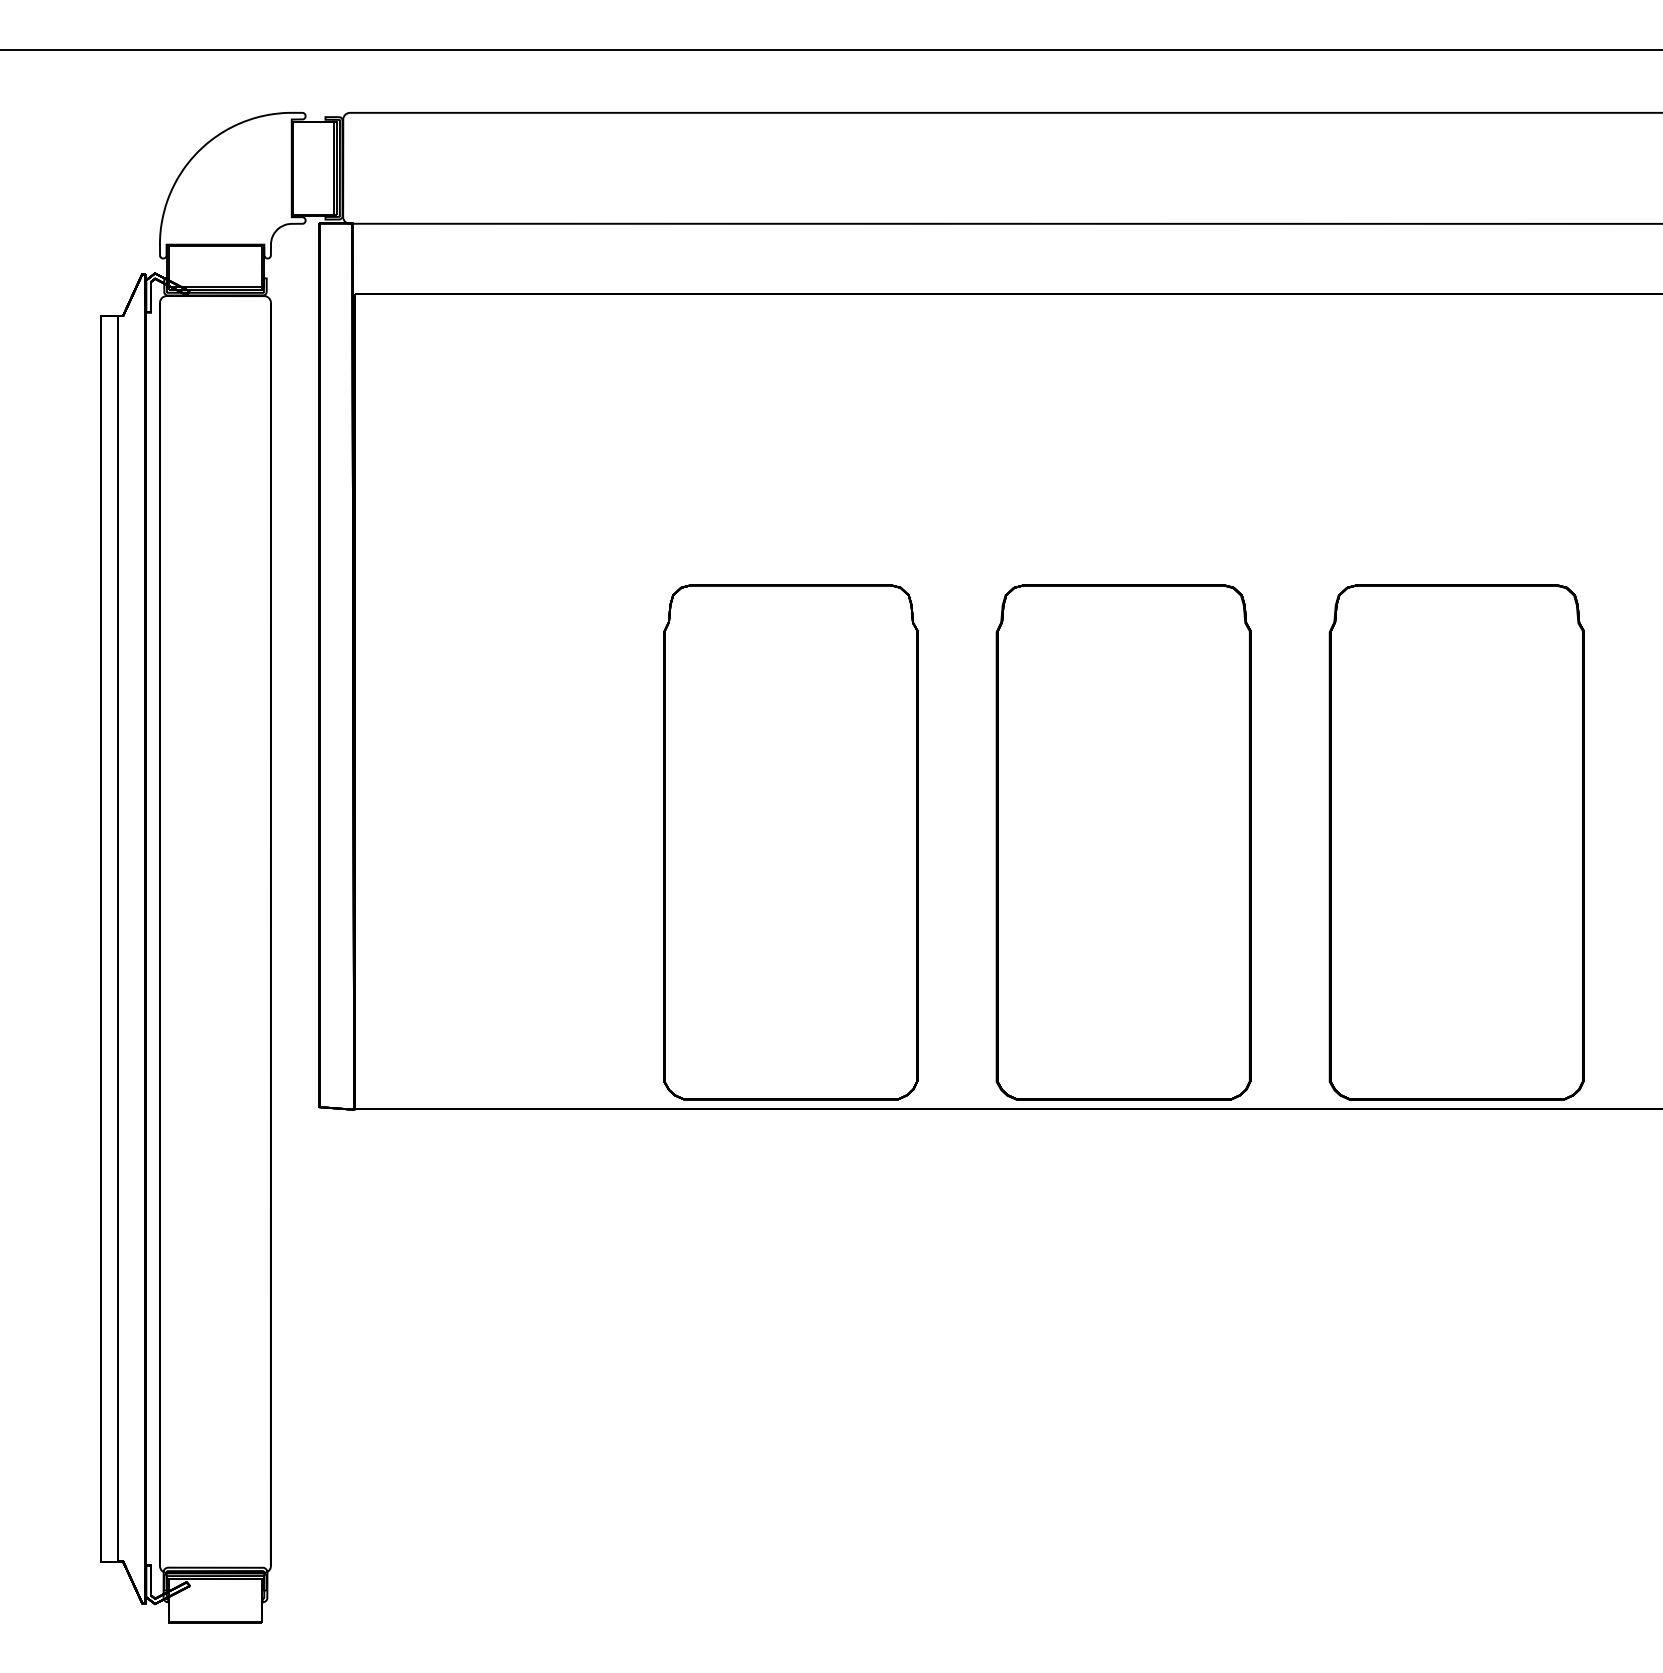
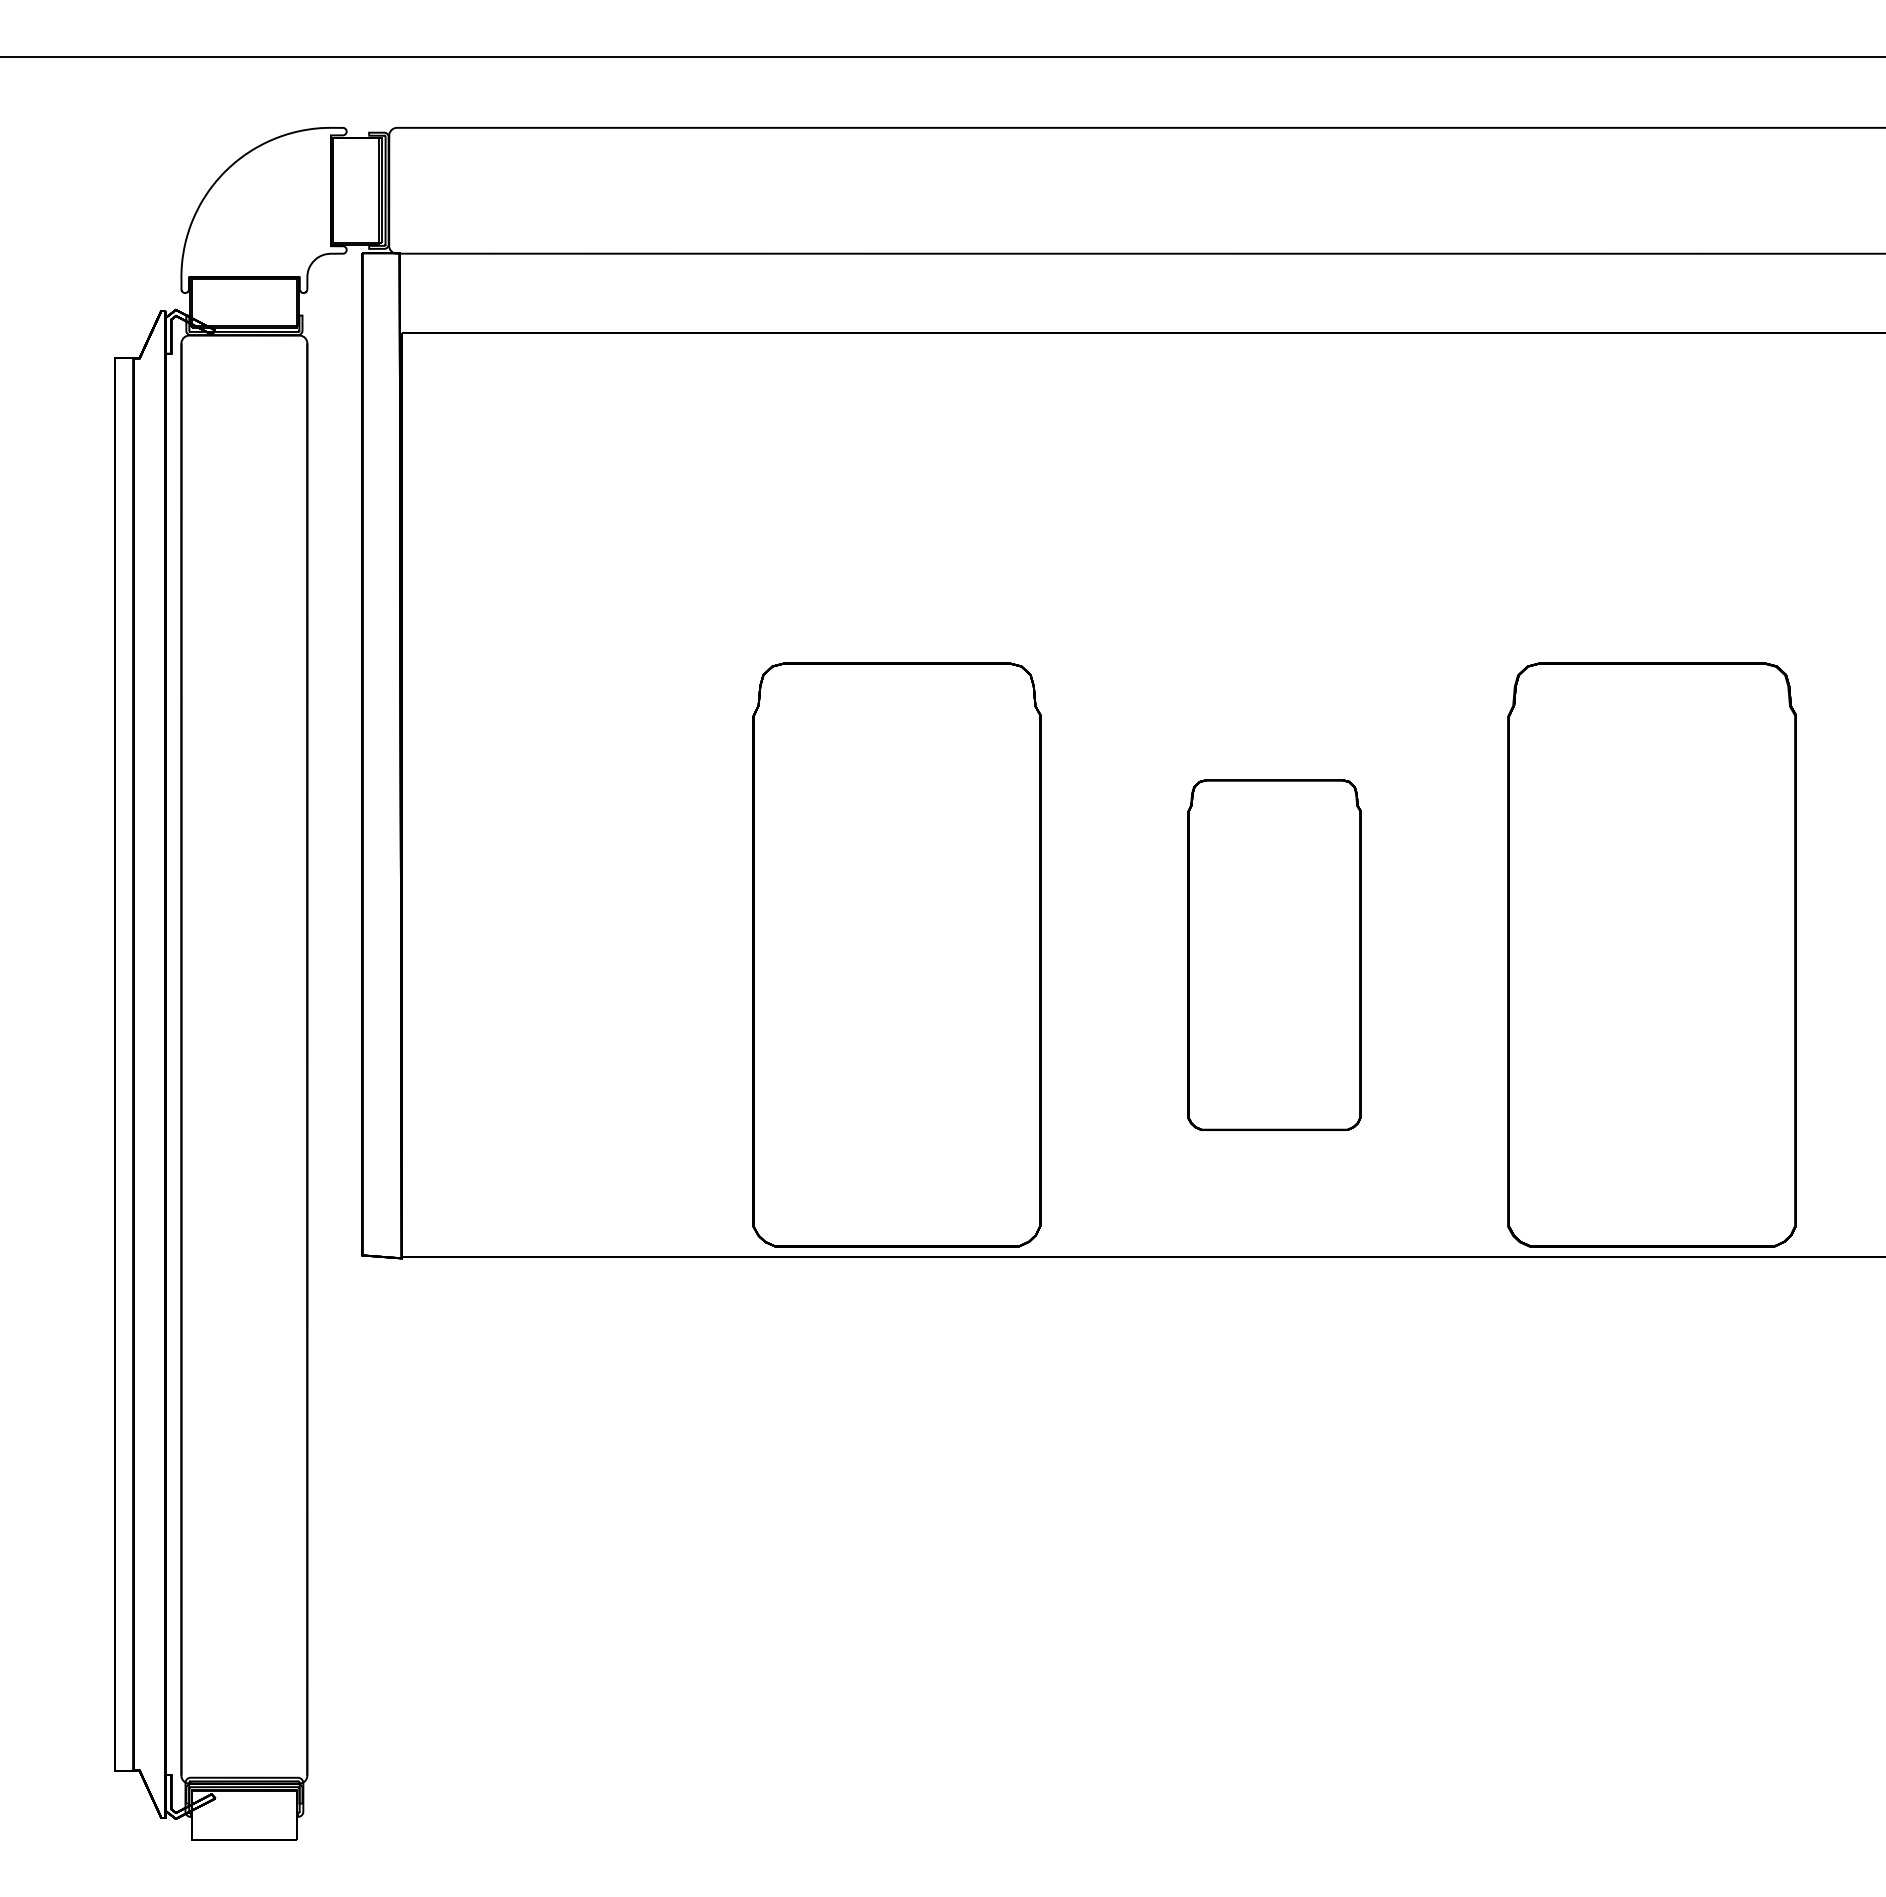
part: (1123, 841) -> (1274, 954), size x0.6

